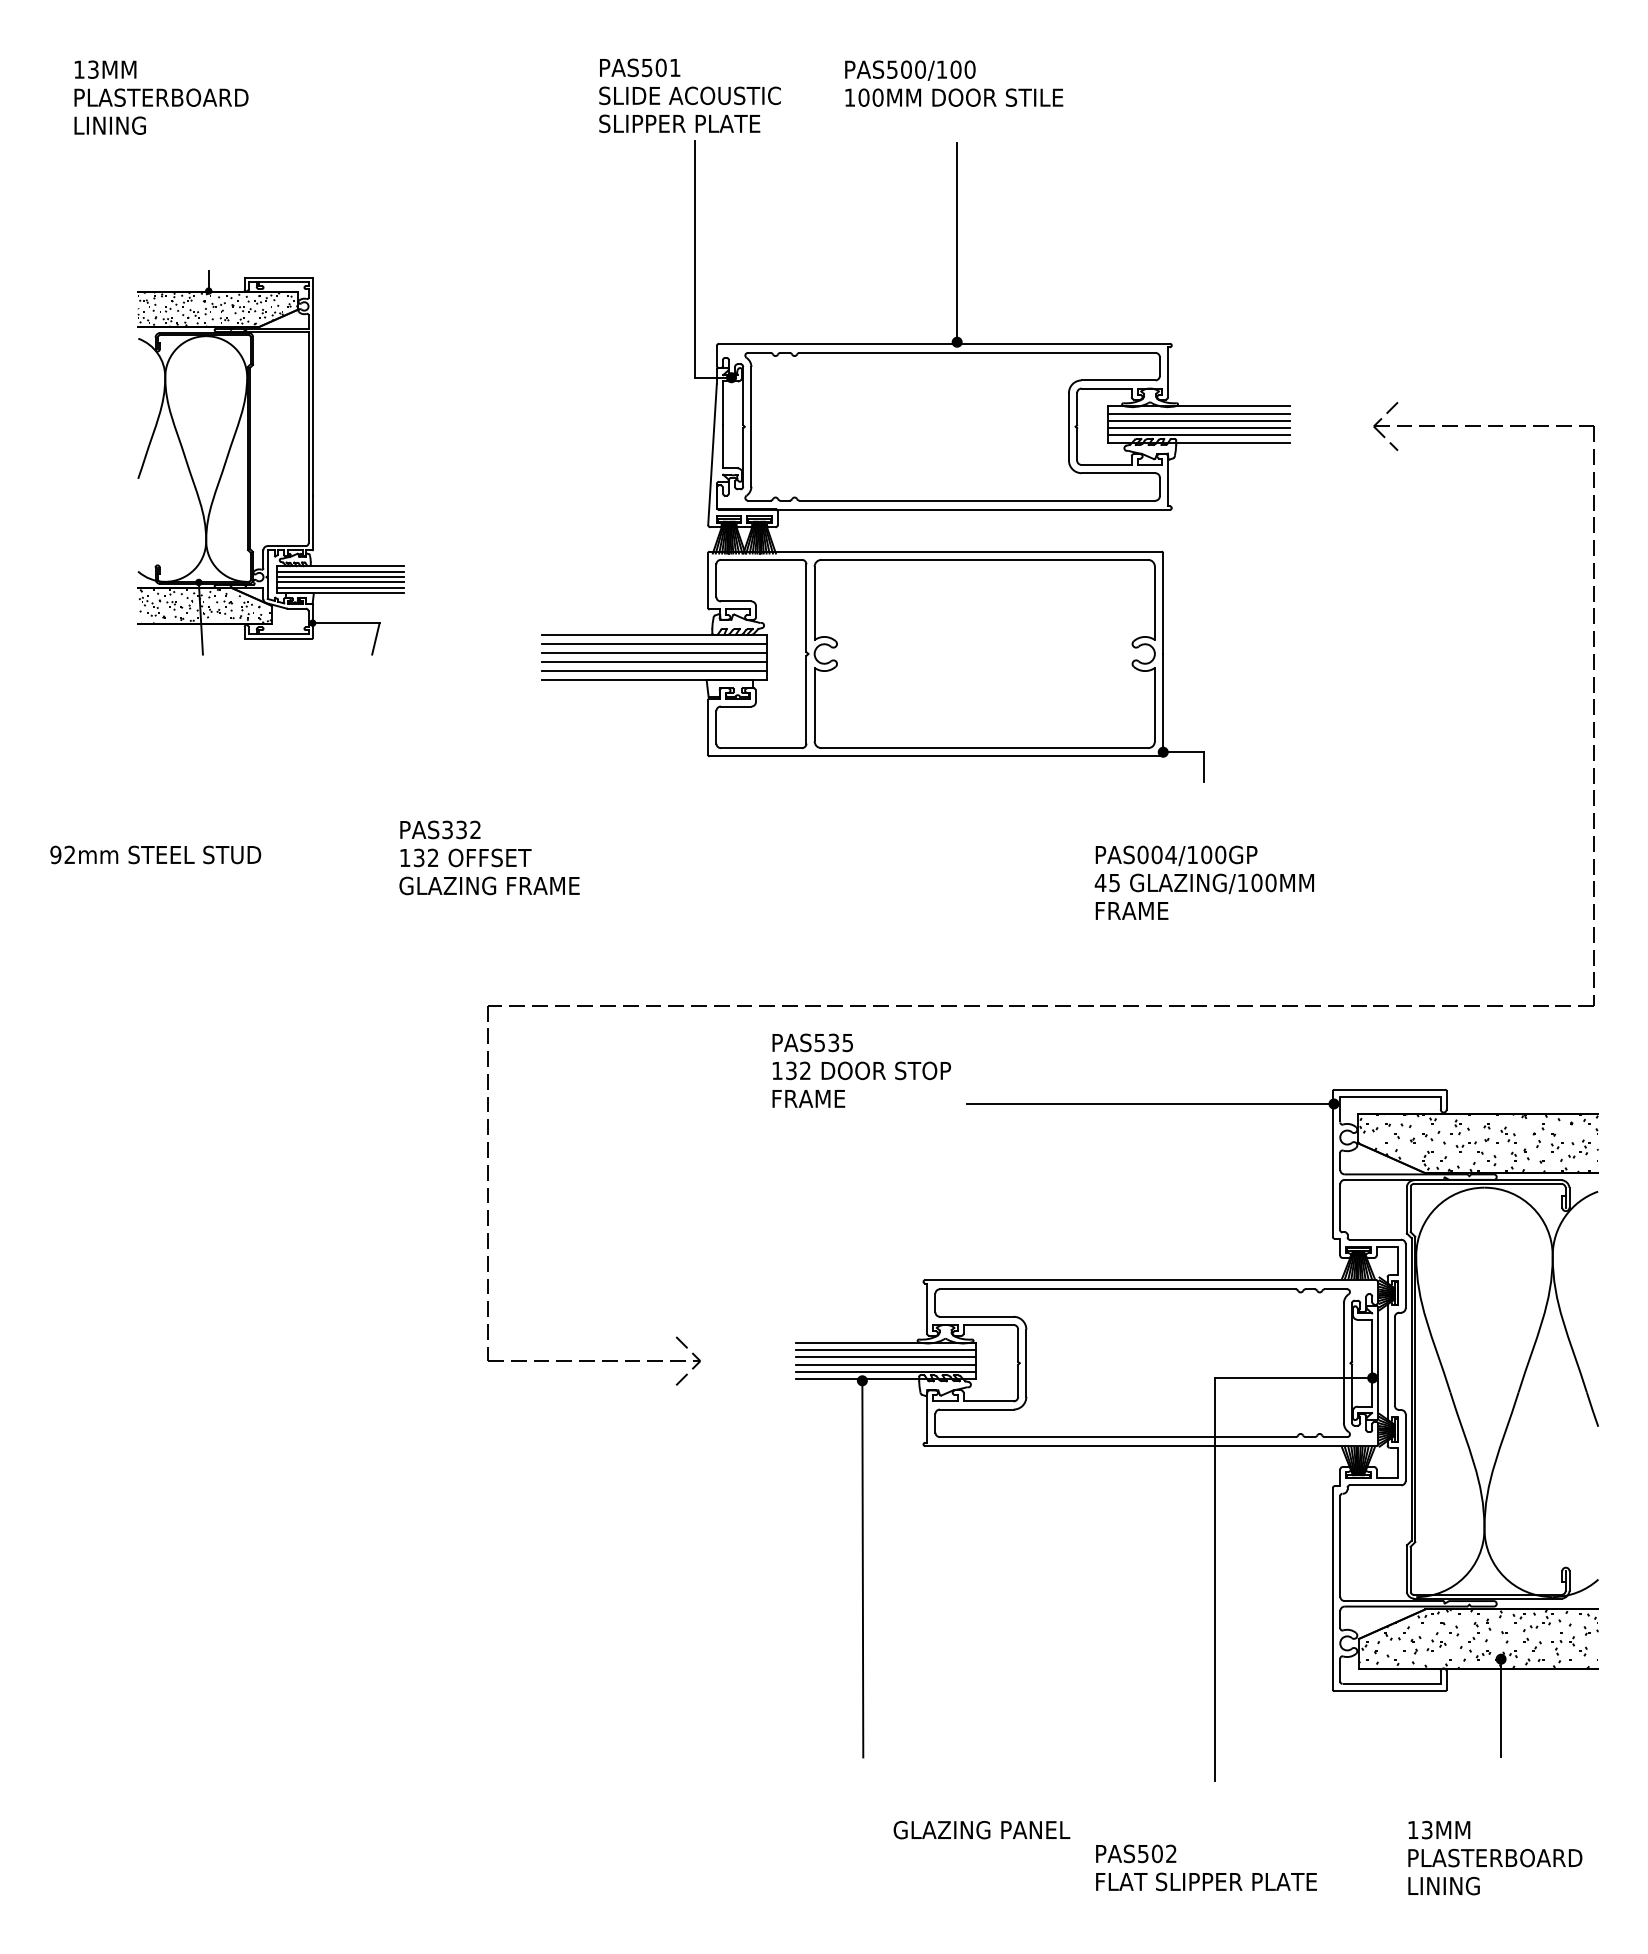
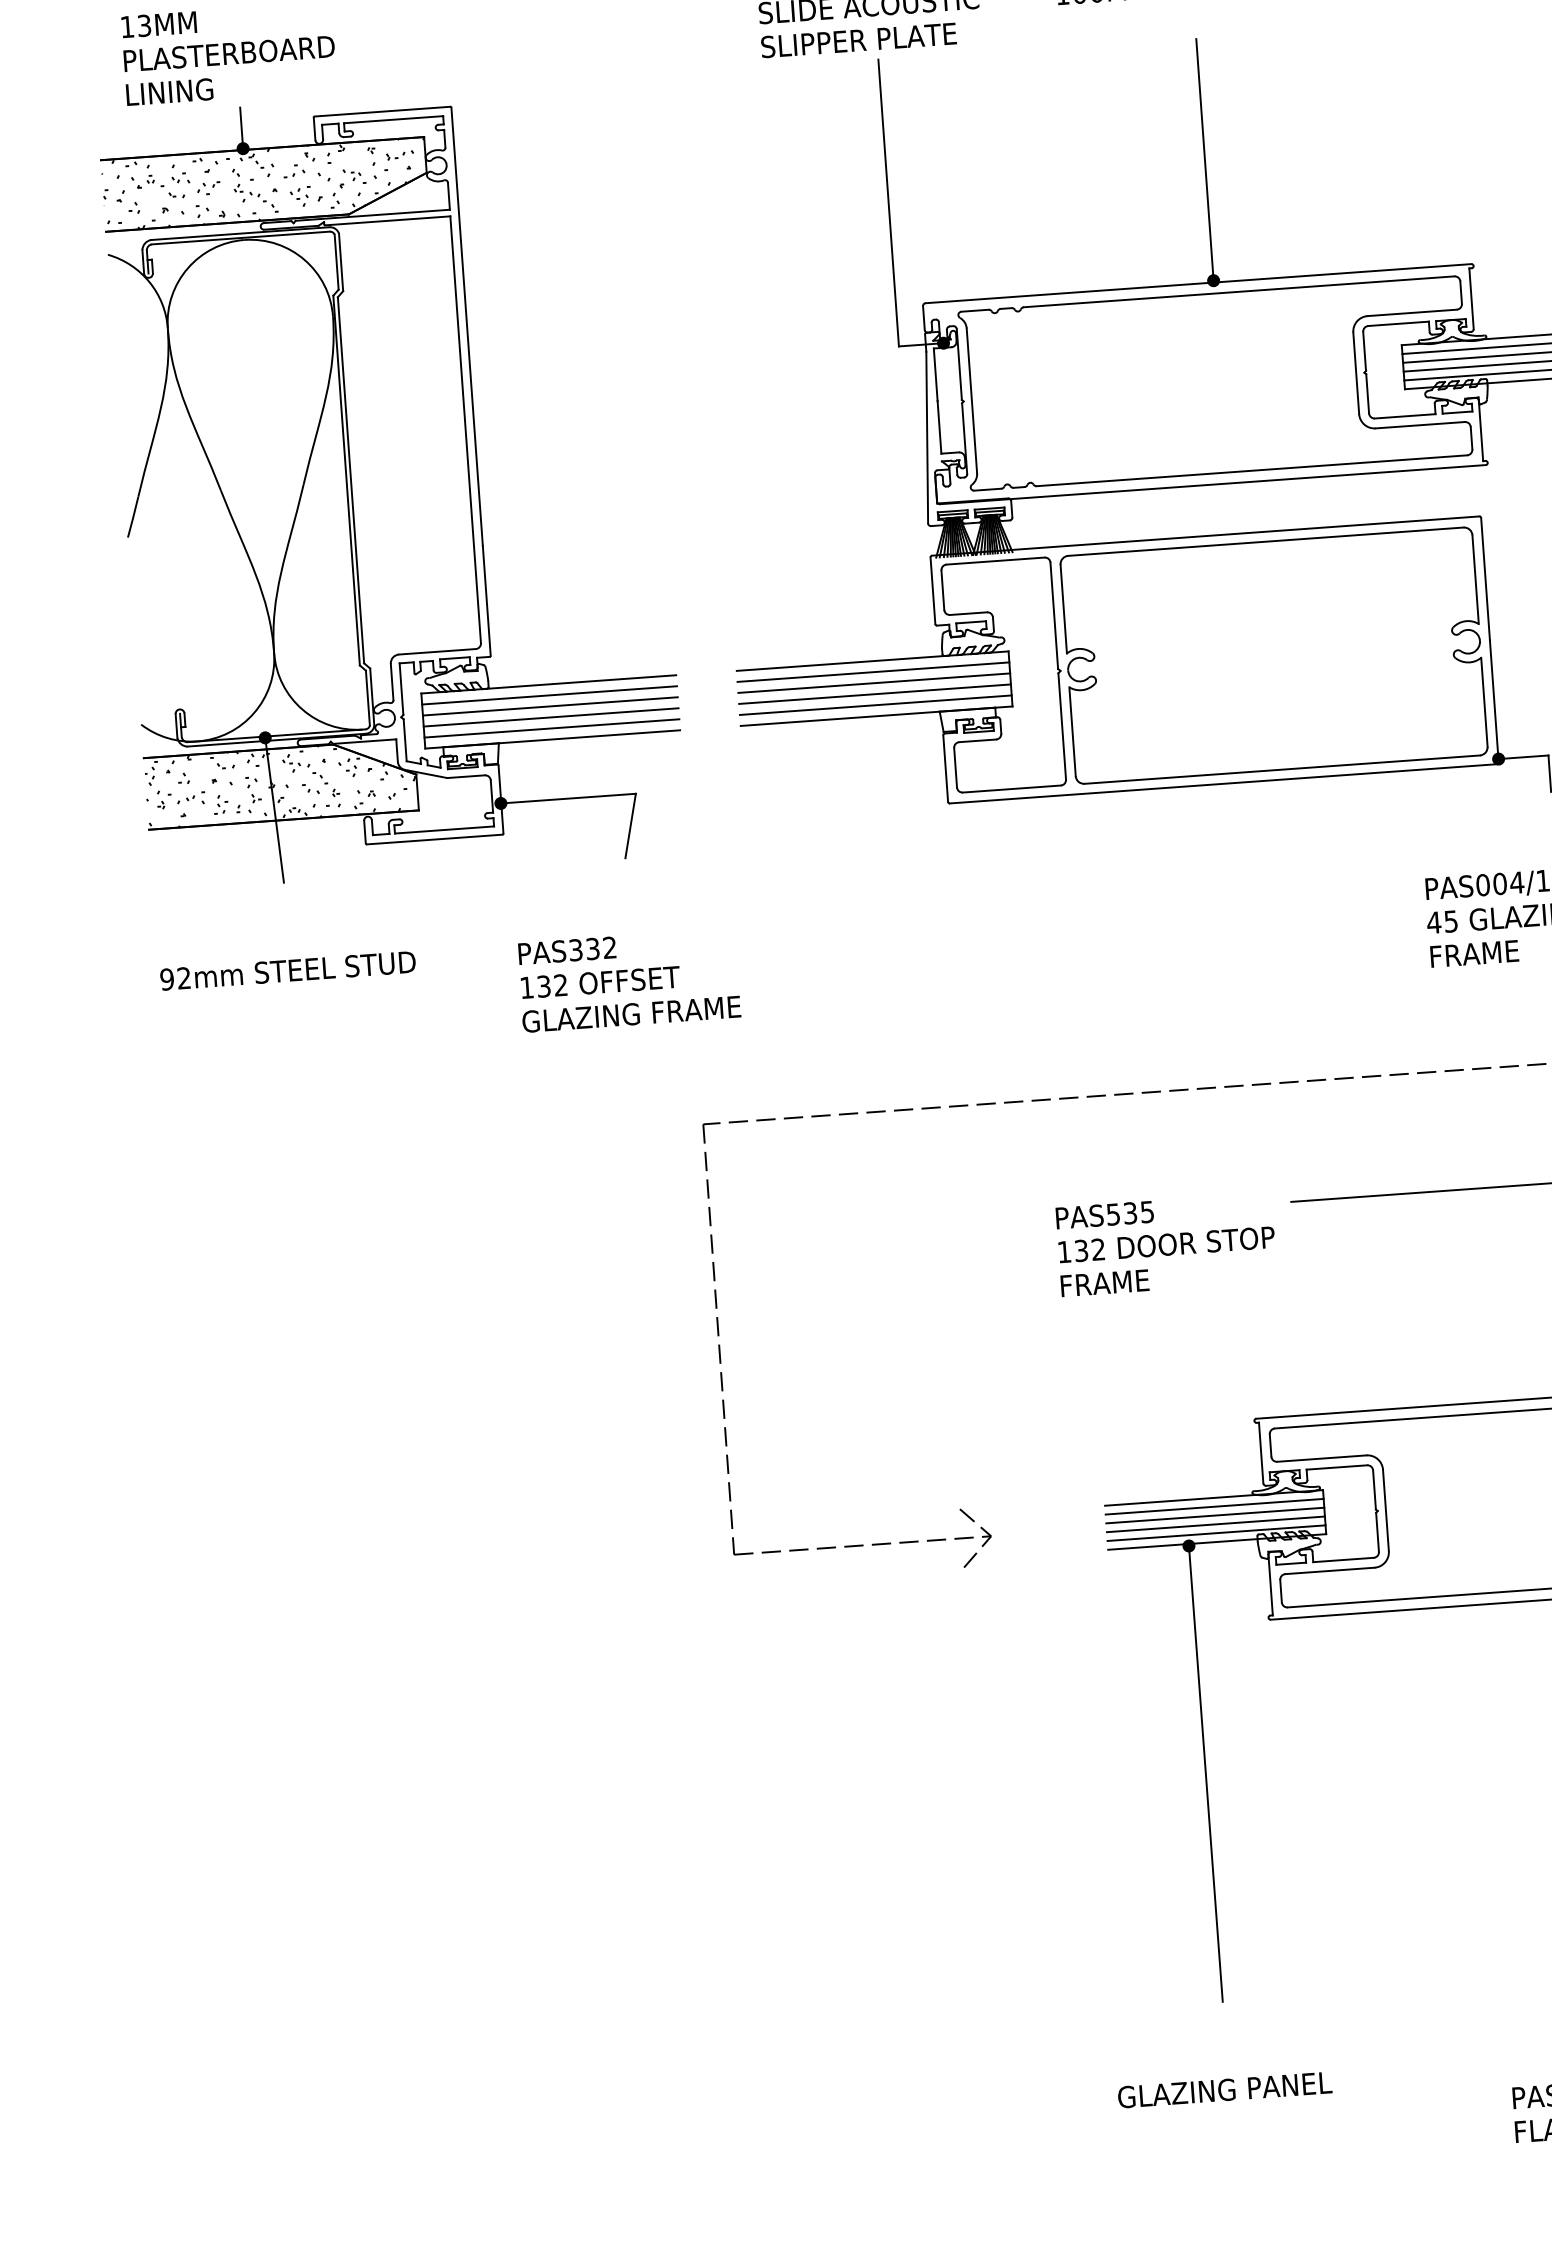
part: (270, 462) -> (392, 485), size x1.67
text: (489, 857) -> (629, 979), moved
text: (861, 1070) -> (1166, 1244), moved
text: (981, 1829) -> (1224, 2089), moved

